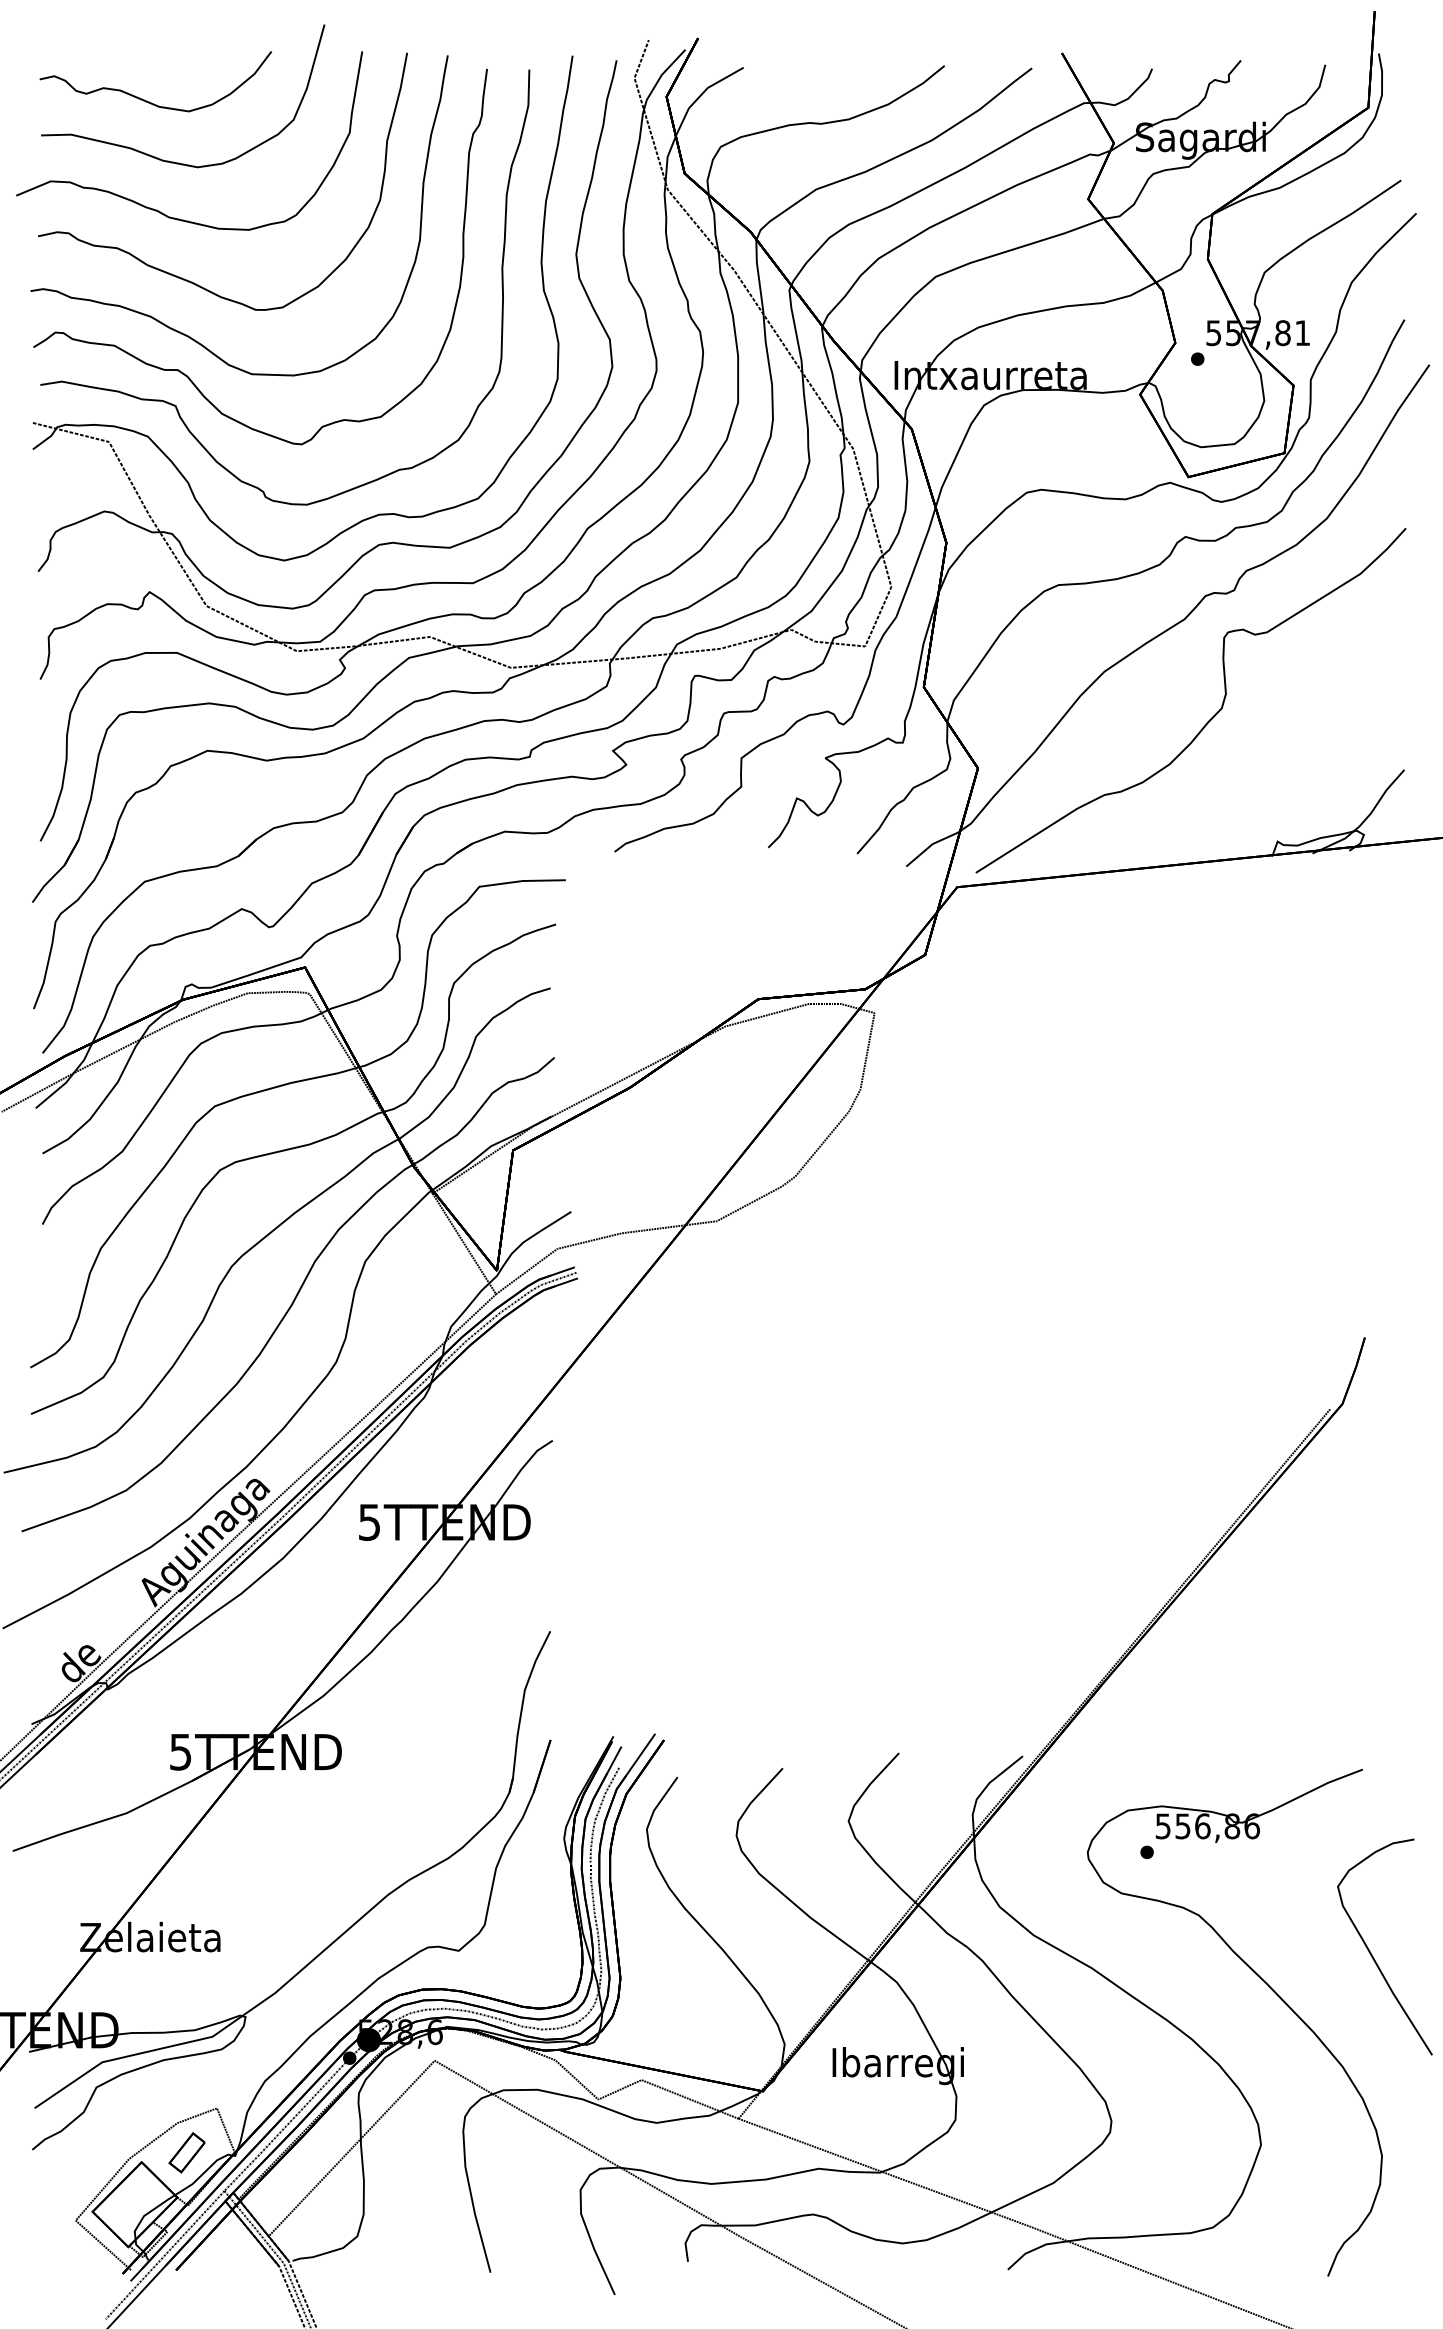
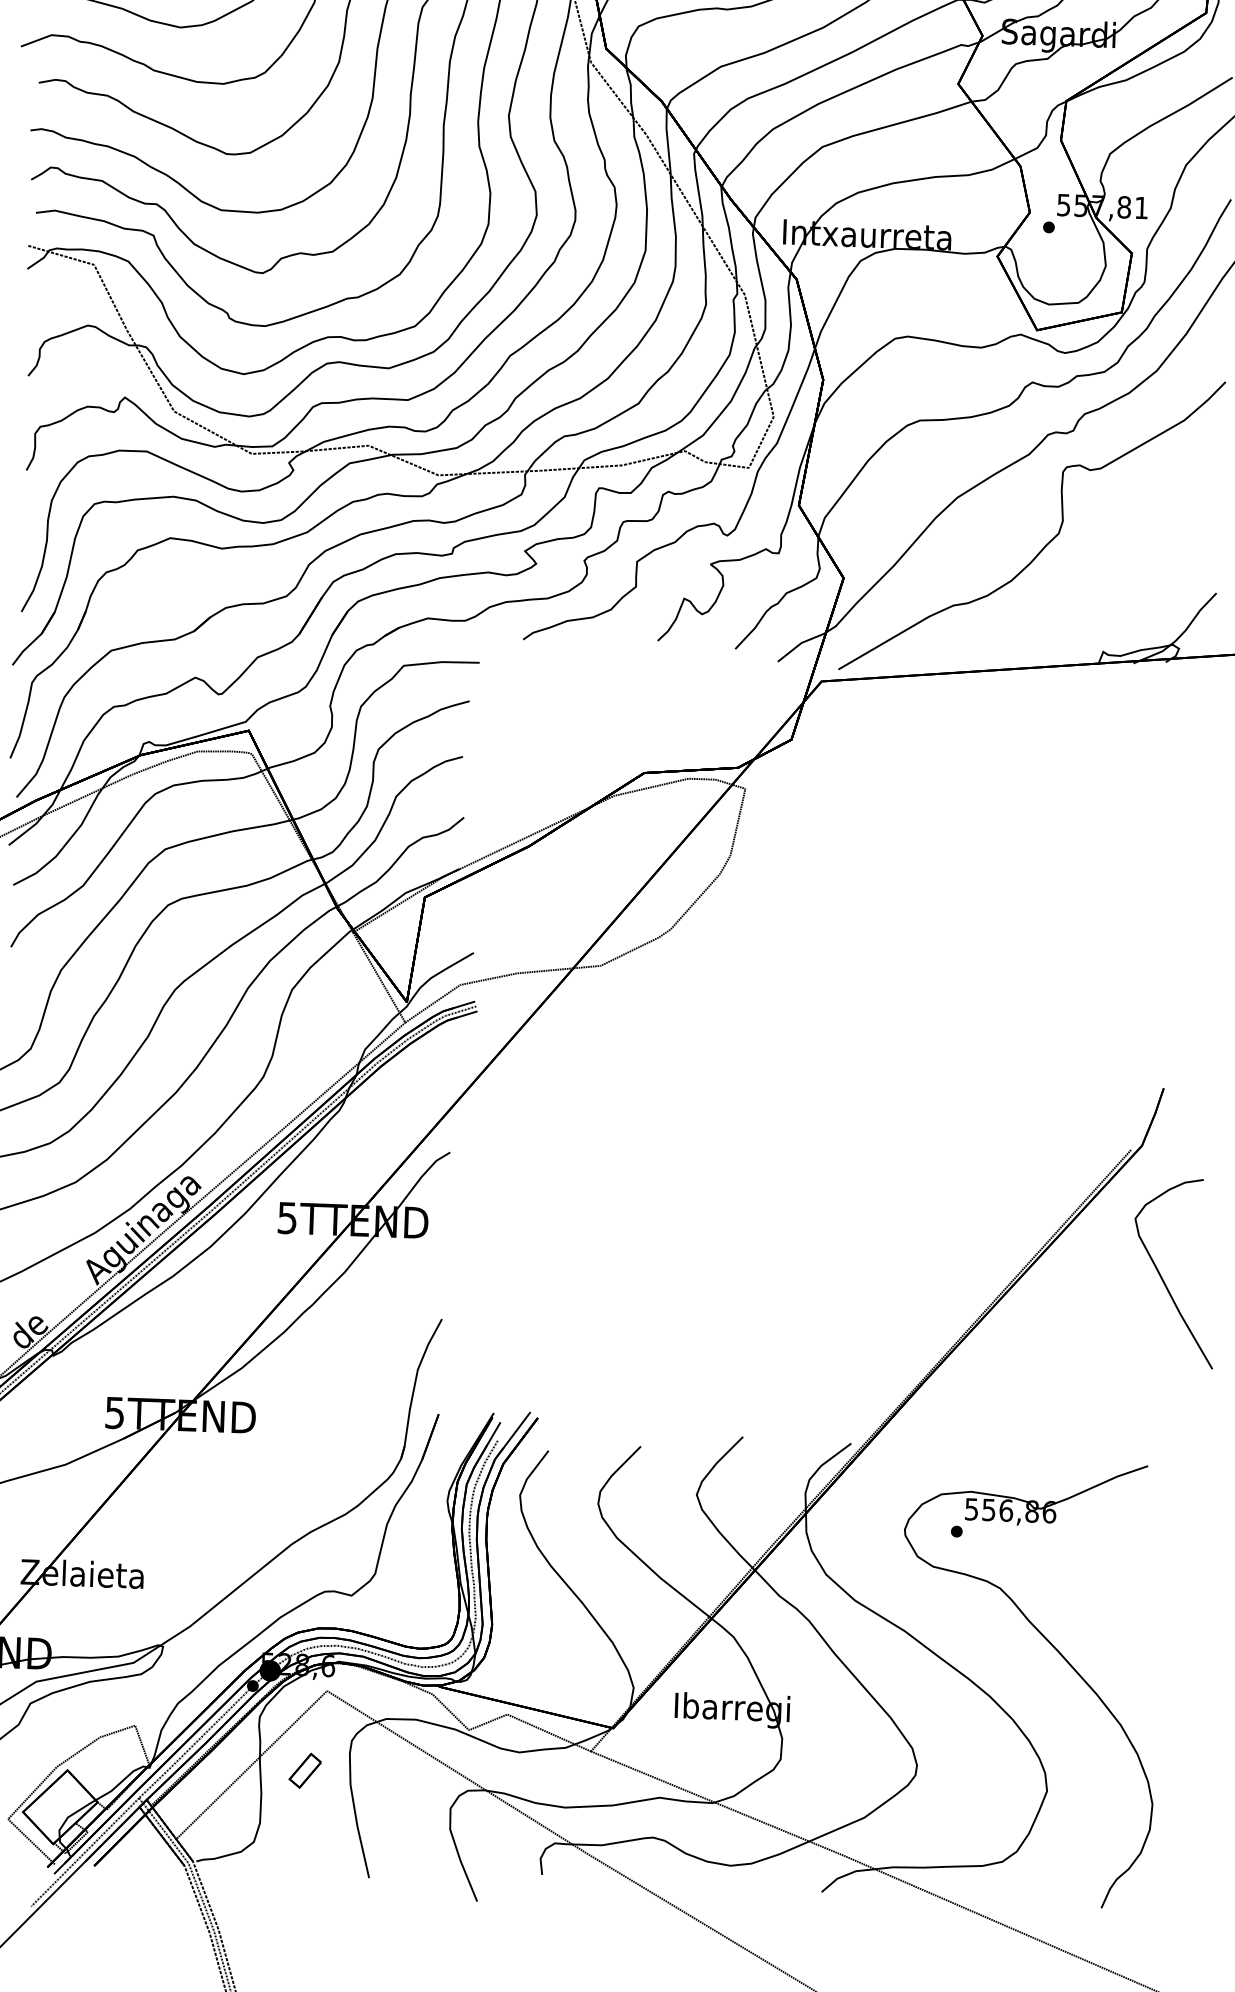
part: (1371, 1952) -> (1162, 1277), moved
part: (186, 2152) -> (304, 1770), moved

